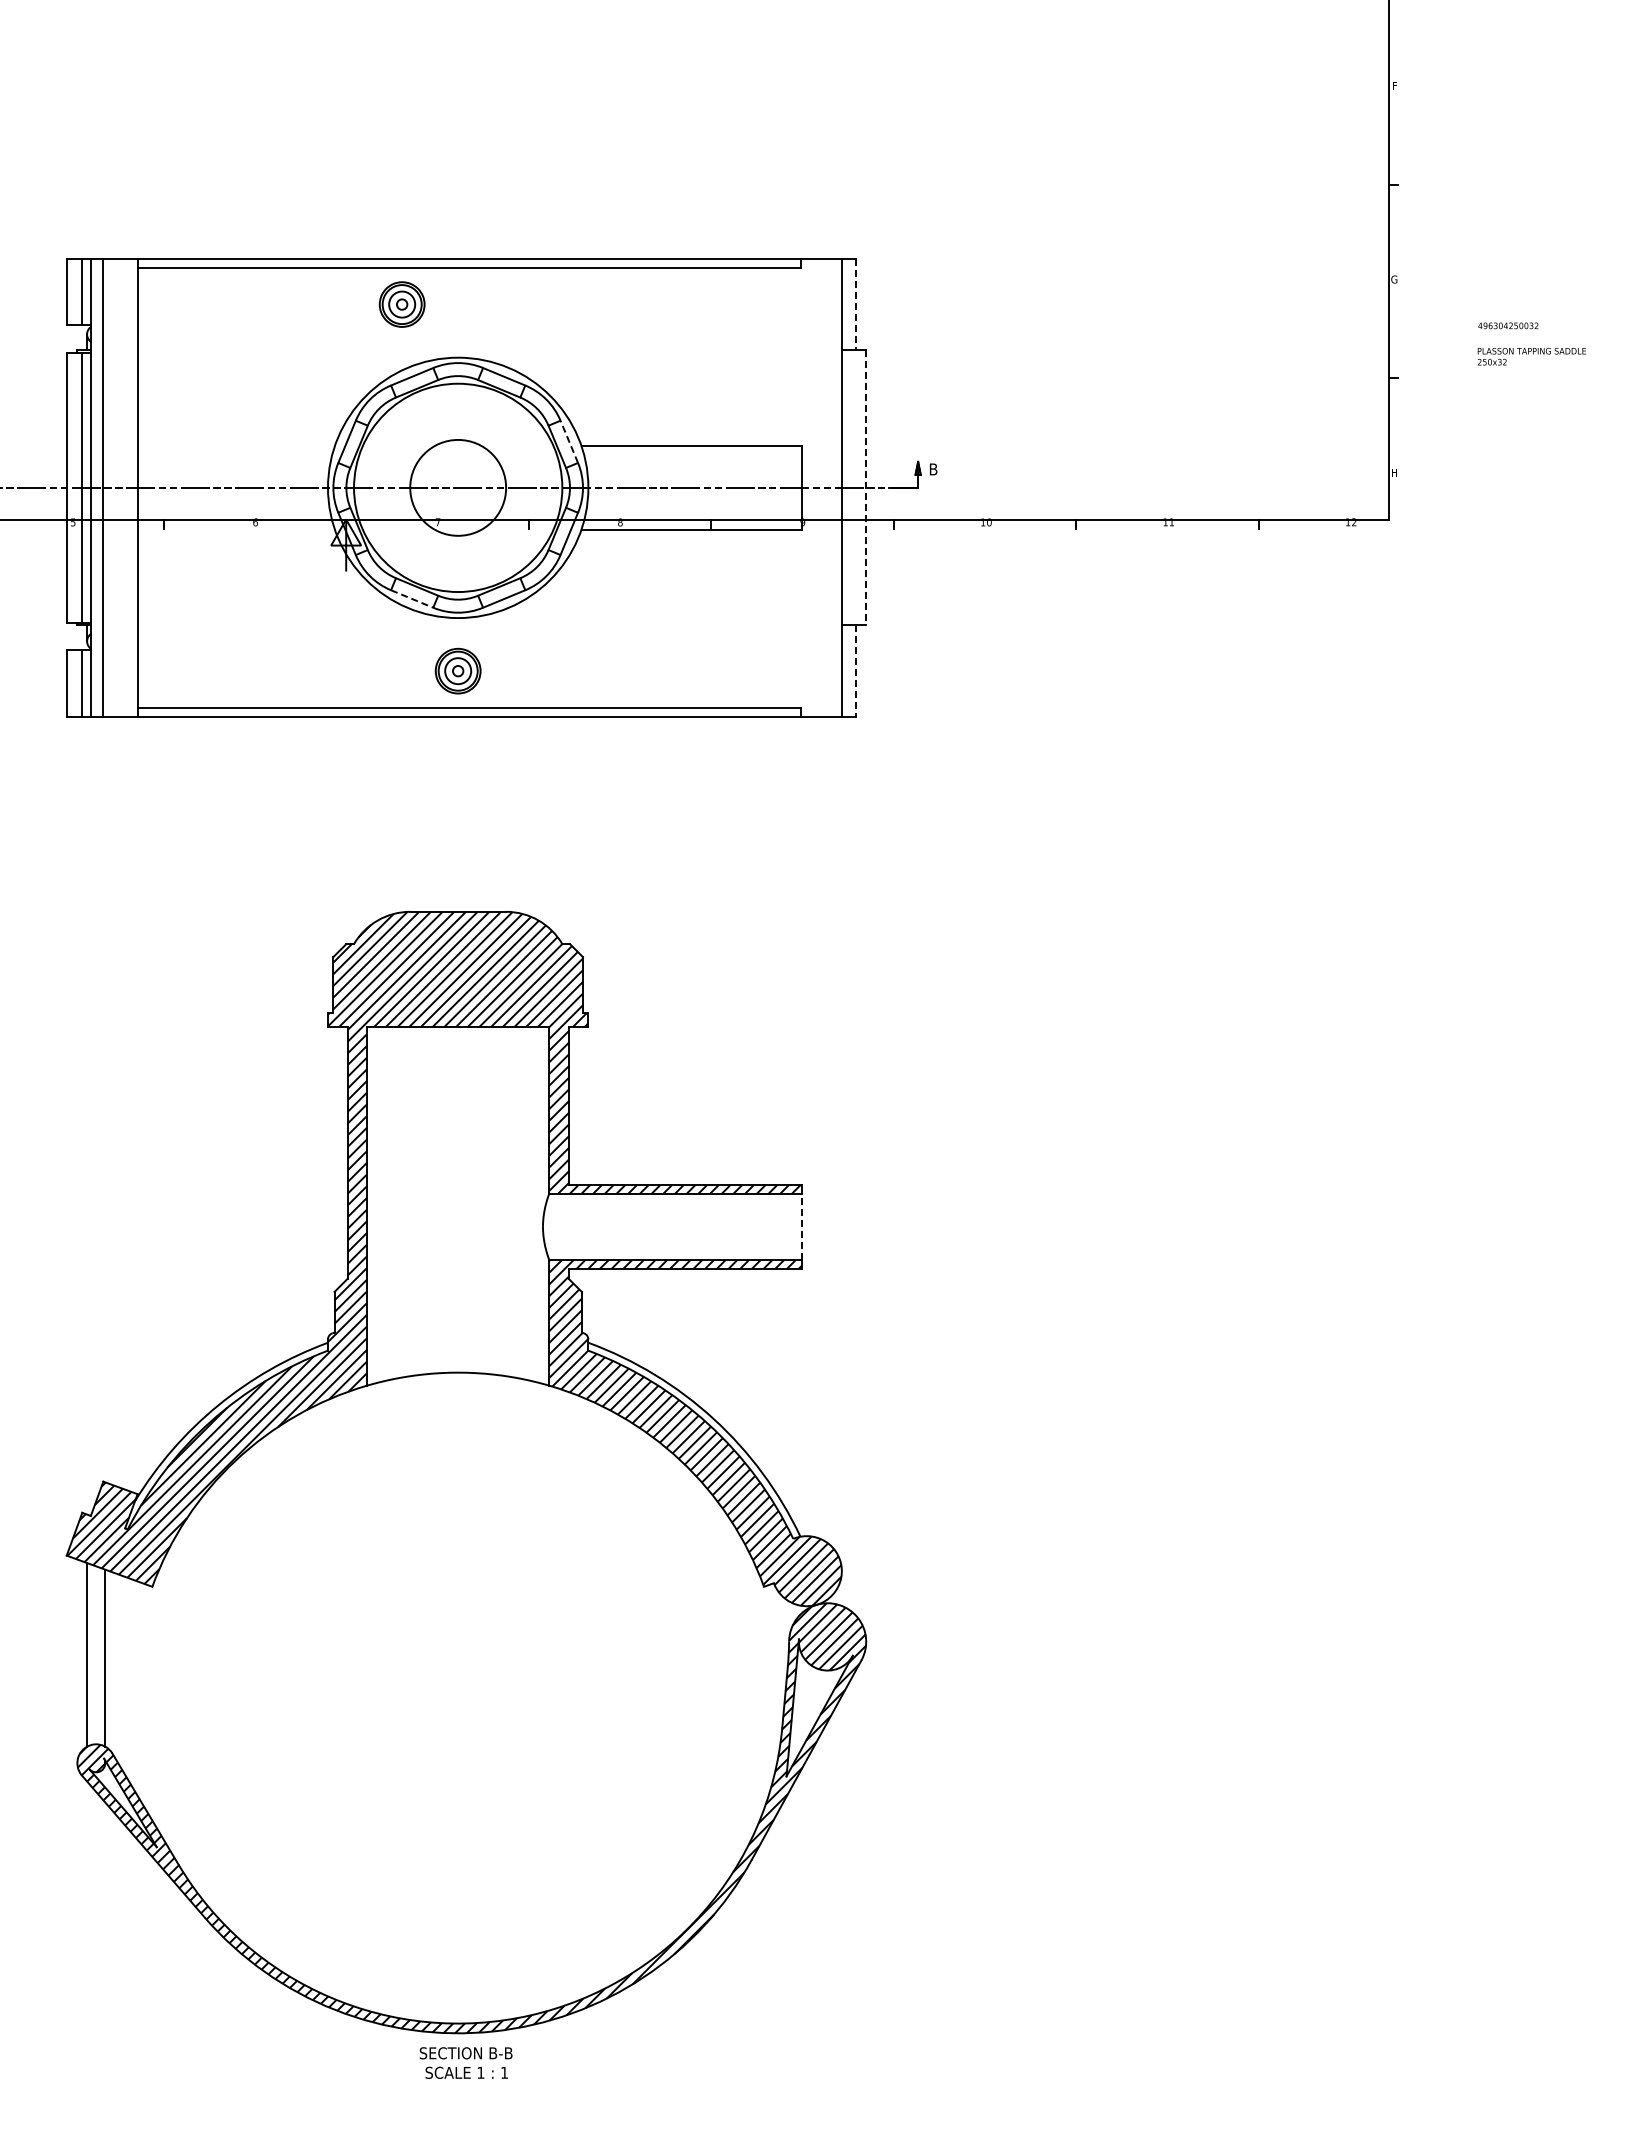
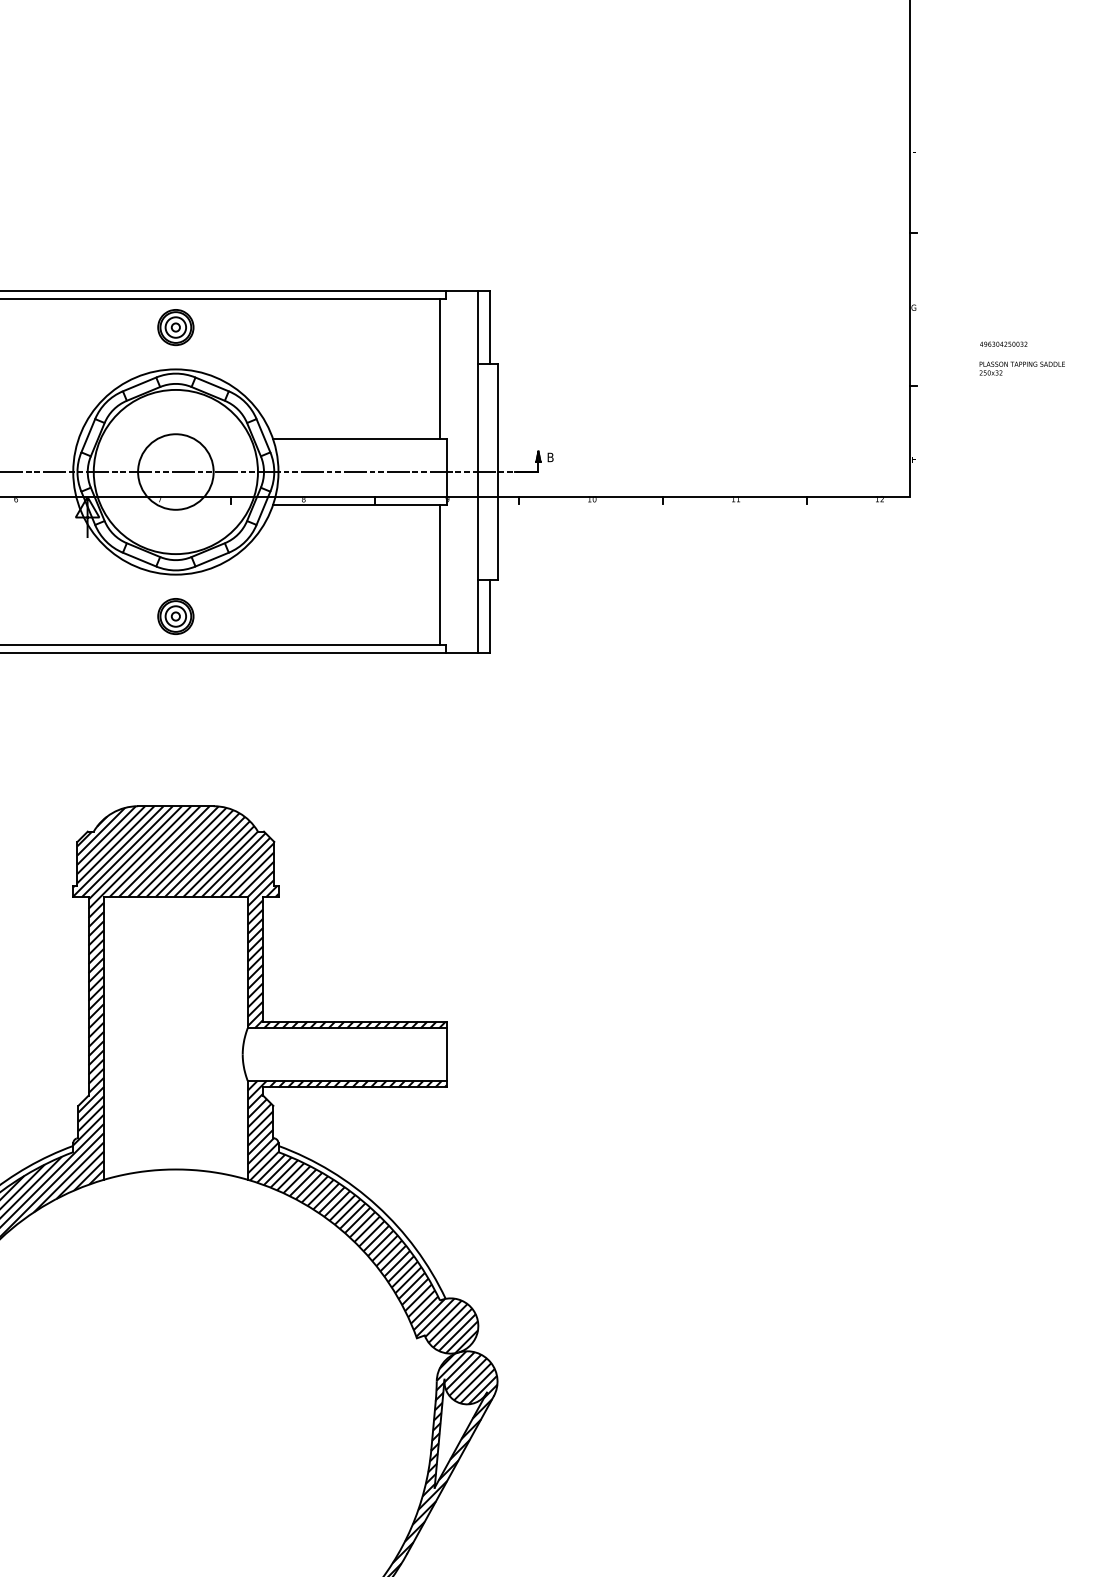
part: (401, 304) -> (175, 327), moved
line: (856, 304) -> (489, 327), dashed -> solid
line: (793, 356) -> (440, 368), added
line: (569, 441) -> (263, 435), dashed -> solid
line: (866, 488) -> (497, 472), dashed -> solid
line: (412, 599) -> (139, 560), dashed -> solid
line: (793, 618) -> (440, 574), added
line: (856, 671) -> (489, 616), dashed -> solid
line: (801, 1226) -> (446, 1054), dashed -> solid

